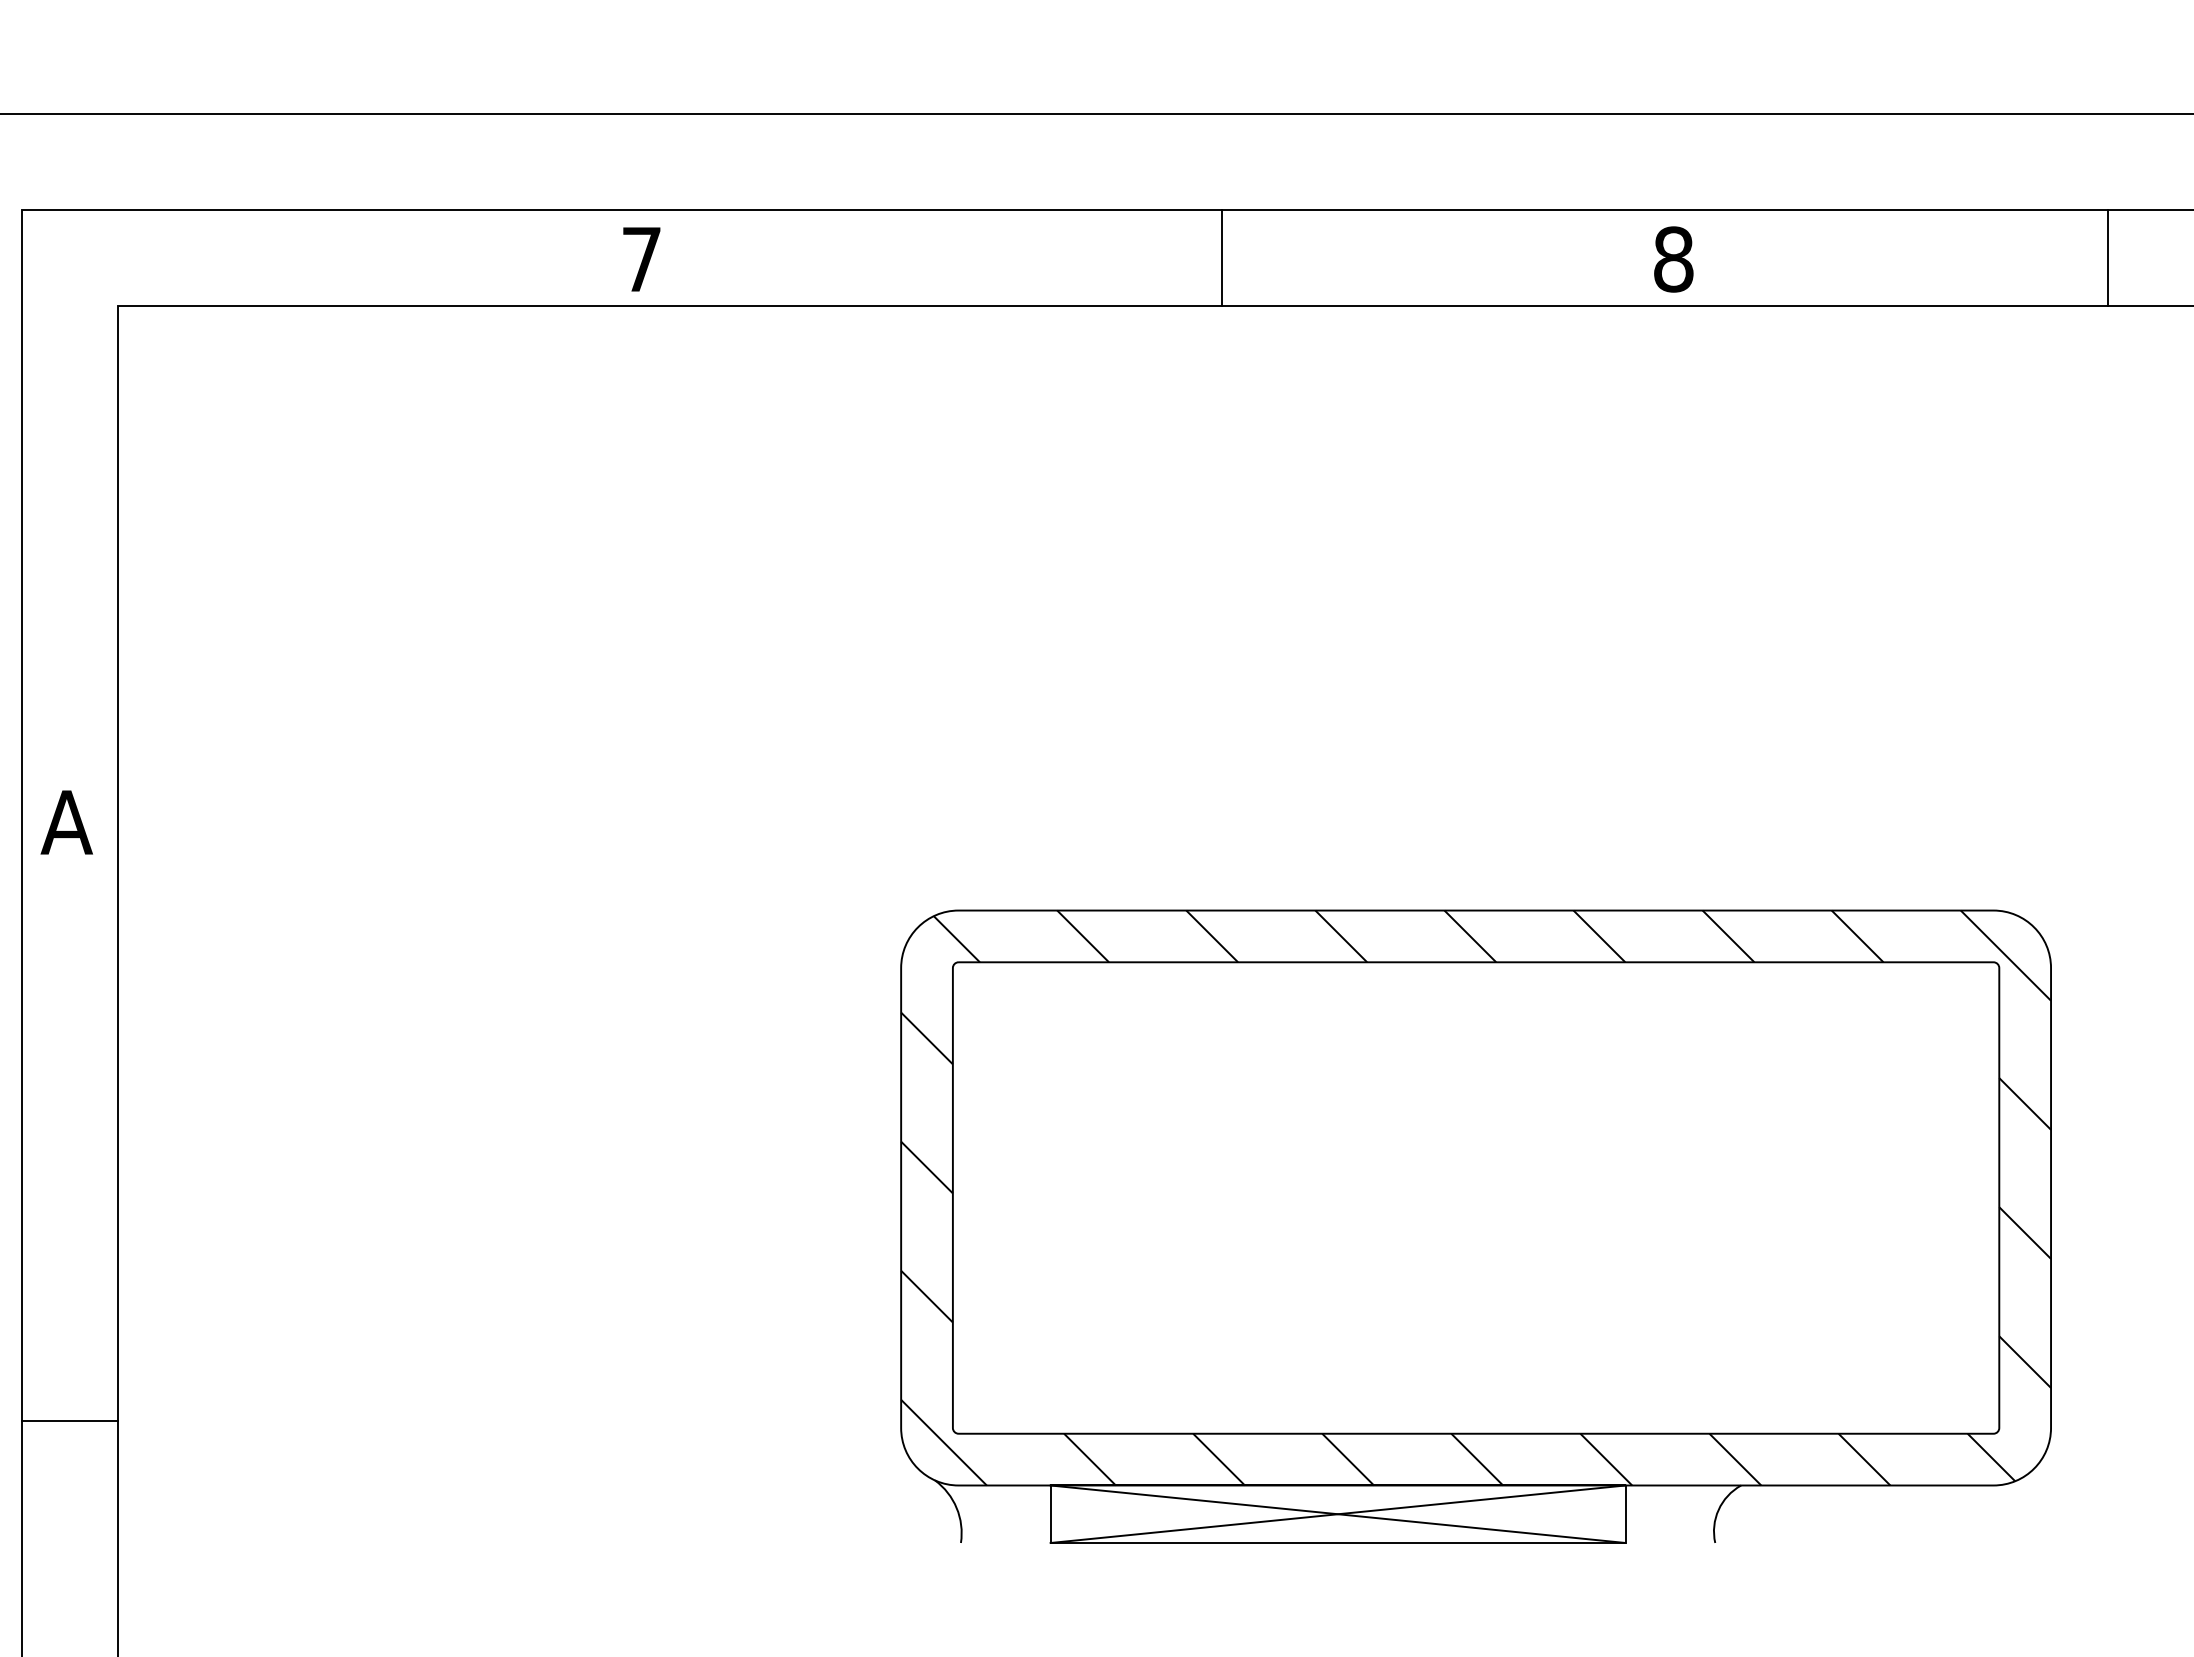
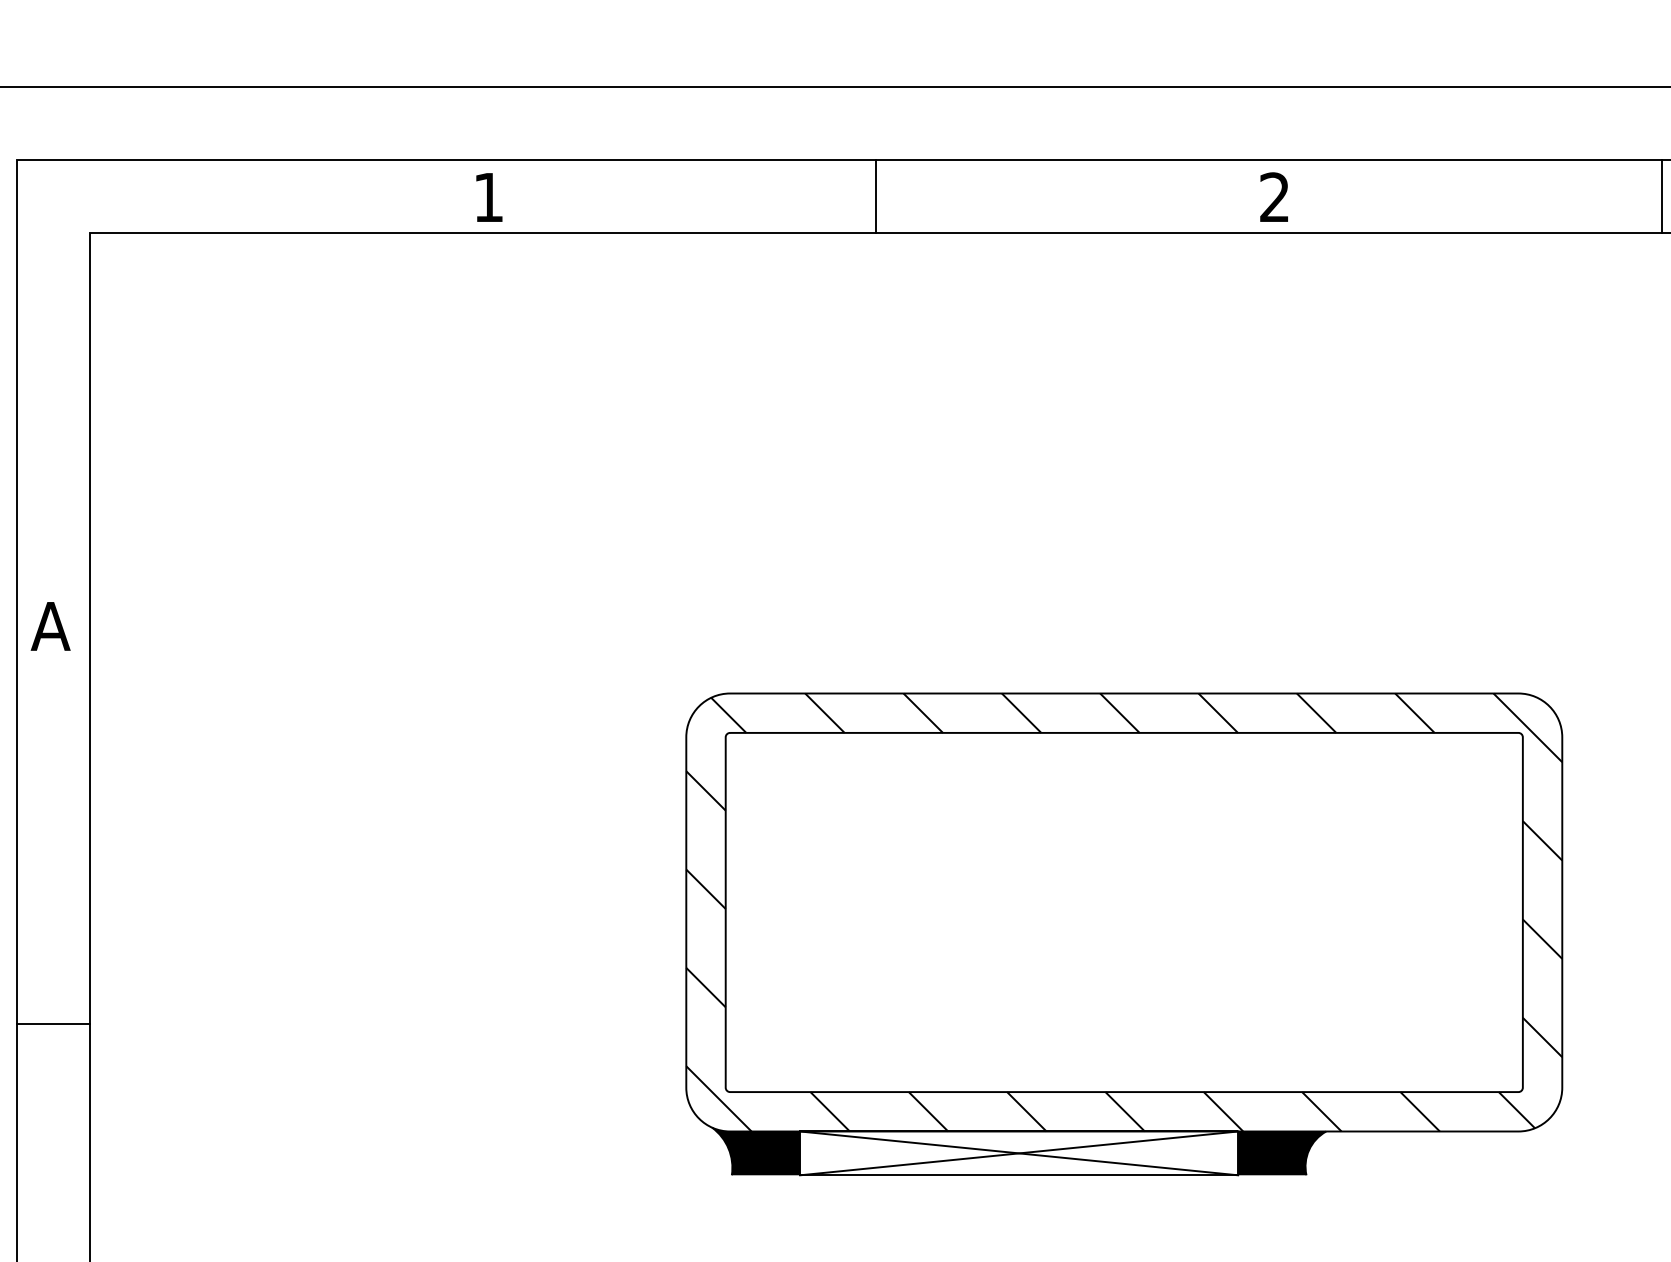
line: (1221, 258) -> (875, 196), moved
line: (2107, 258) -> (1661, 196), moved
text: (641, 259) -> (488, 197), 7 -> 1
text: (1673, 259) -> (1274, 197), 8 -> 2
line: (69, 1420) -> (52, 1024), moved
fill: (992, 1511) -> (755, 1151), added
fill: (1683, 1513) -> (1282, 1152), added

